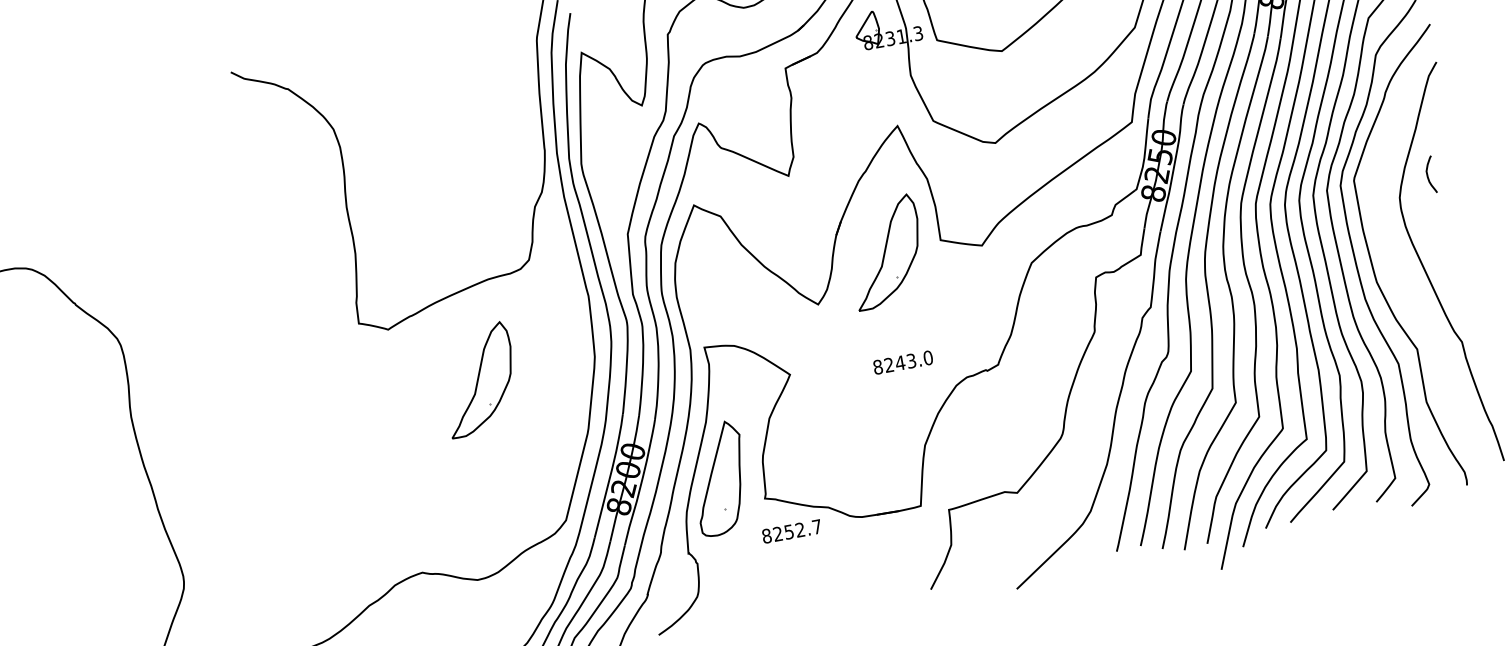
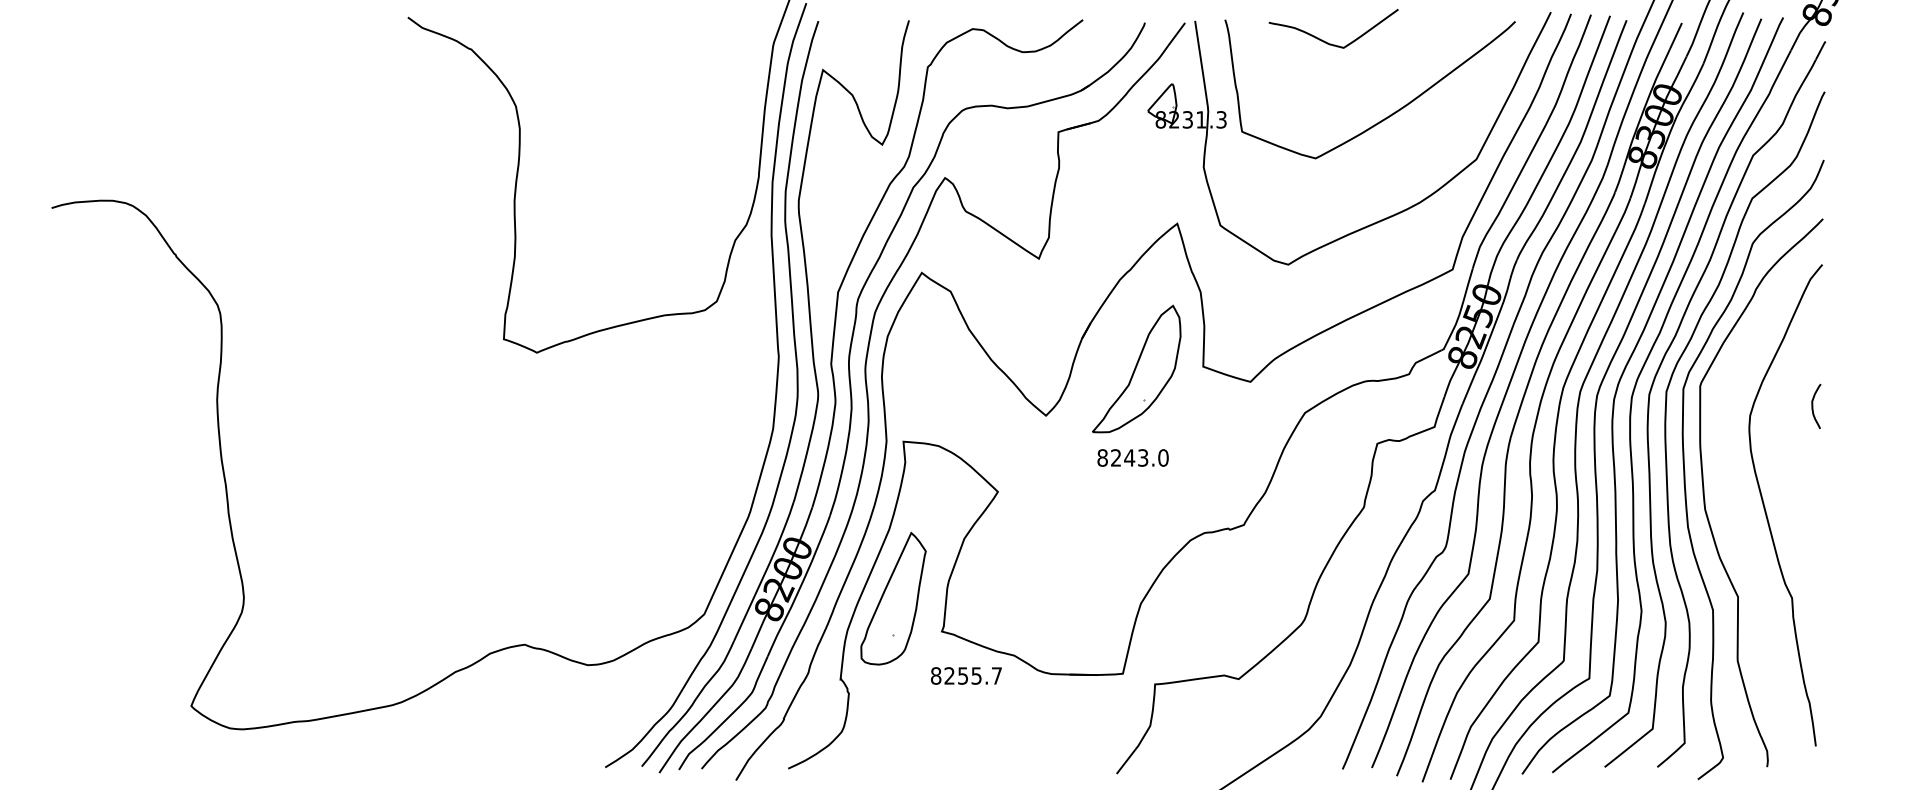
curve: (1428, 175) -> (1813, 406), moved
text: (902, 362) -> (1132, 457), moved
part: (478, 379) -> (632, 430), removed
text: (800, 529) -> (976, 675), 8252.7 -> 8255.7

